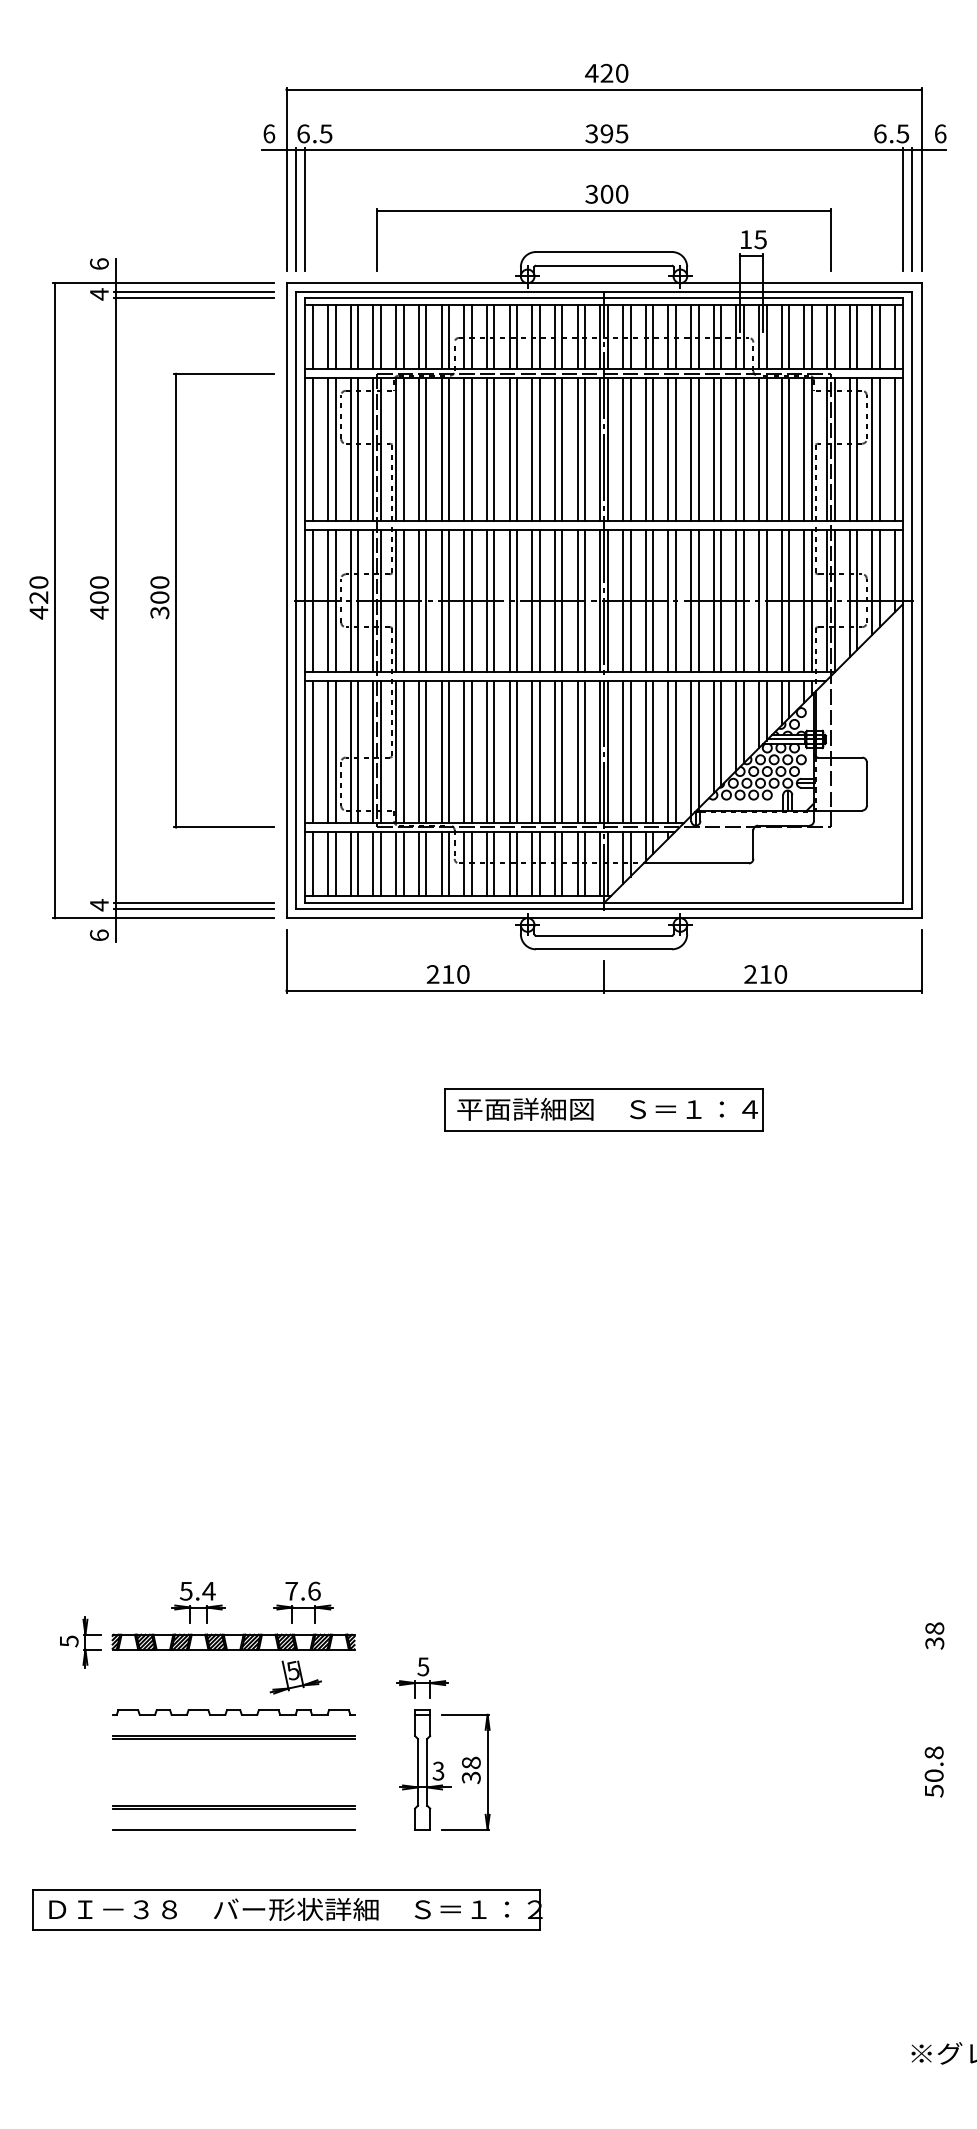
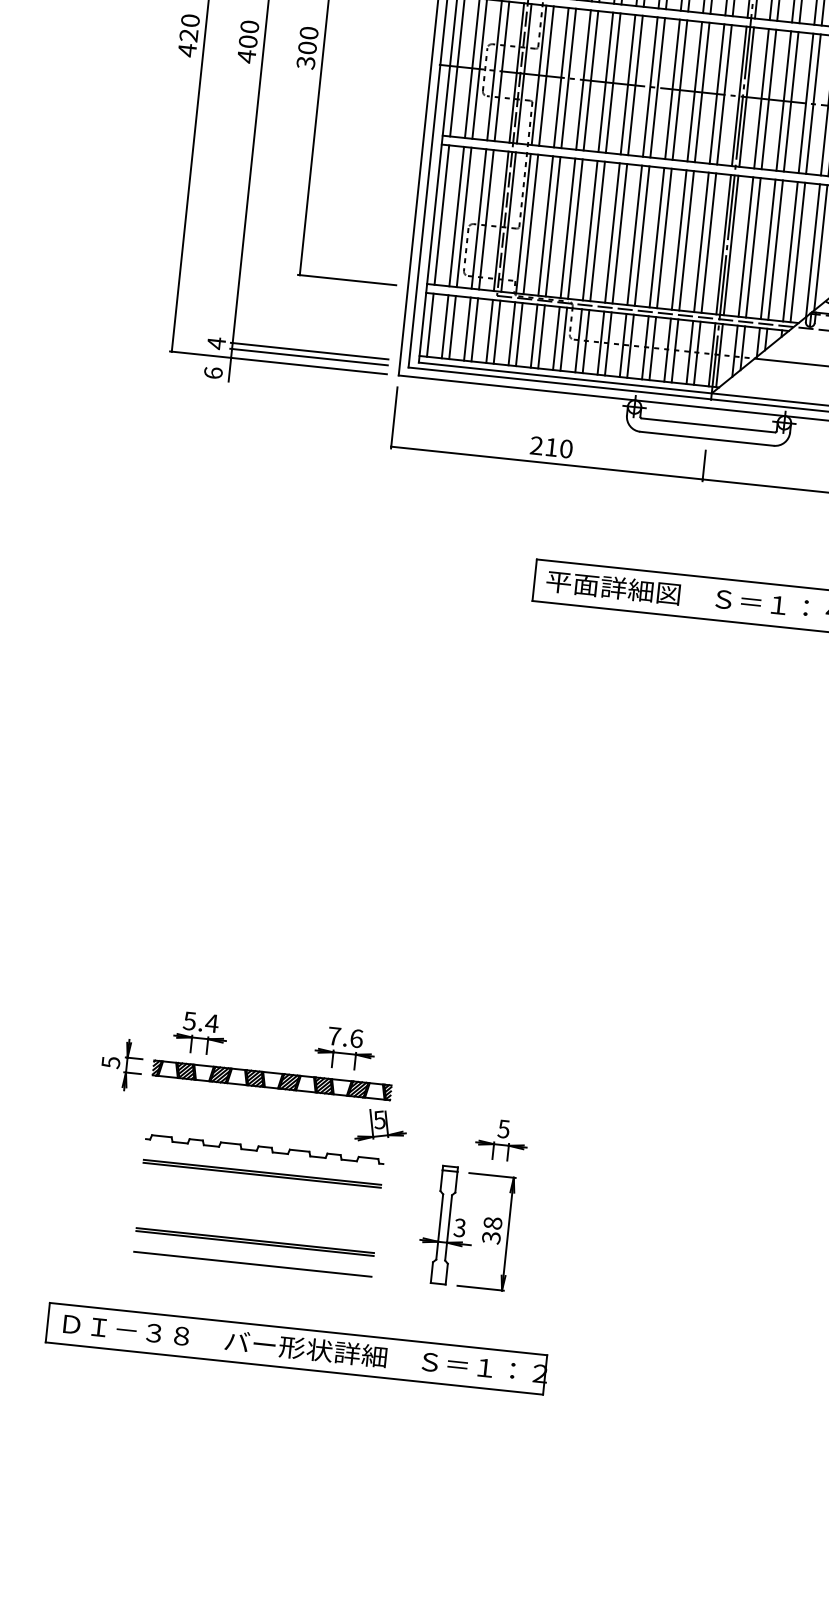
part: (198, 1602) -> (200, 1033), moved
part: (295, 1677) -> (381, 1126), moved
part: (422, 1677) -> (501, 1139), moved

